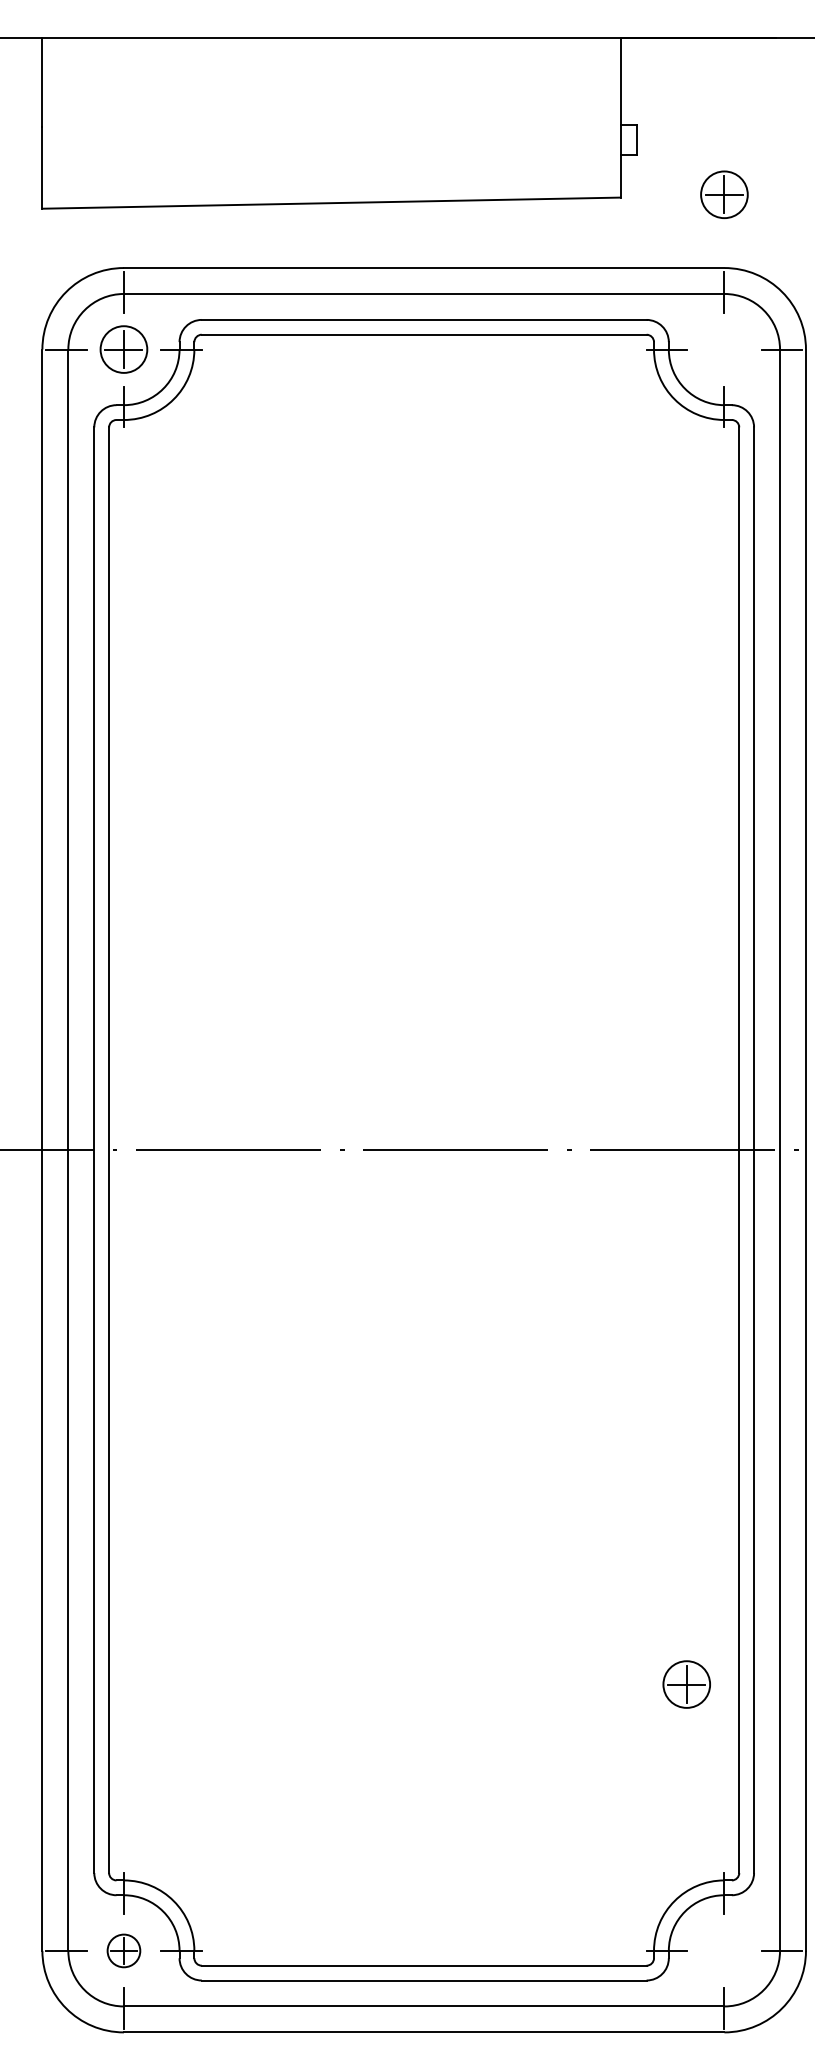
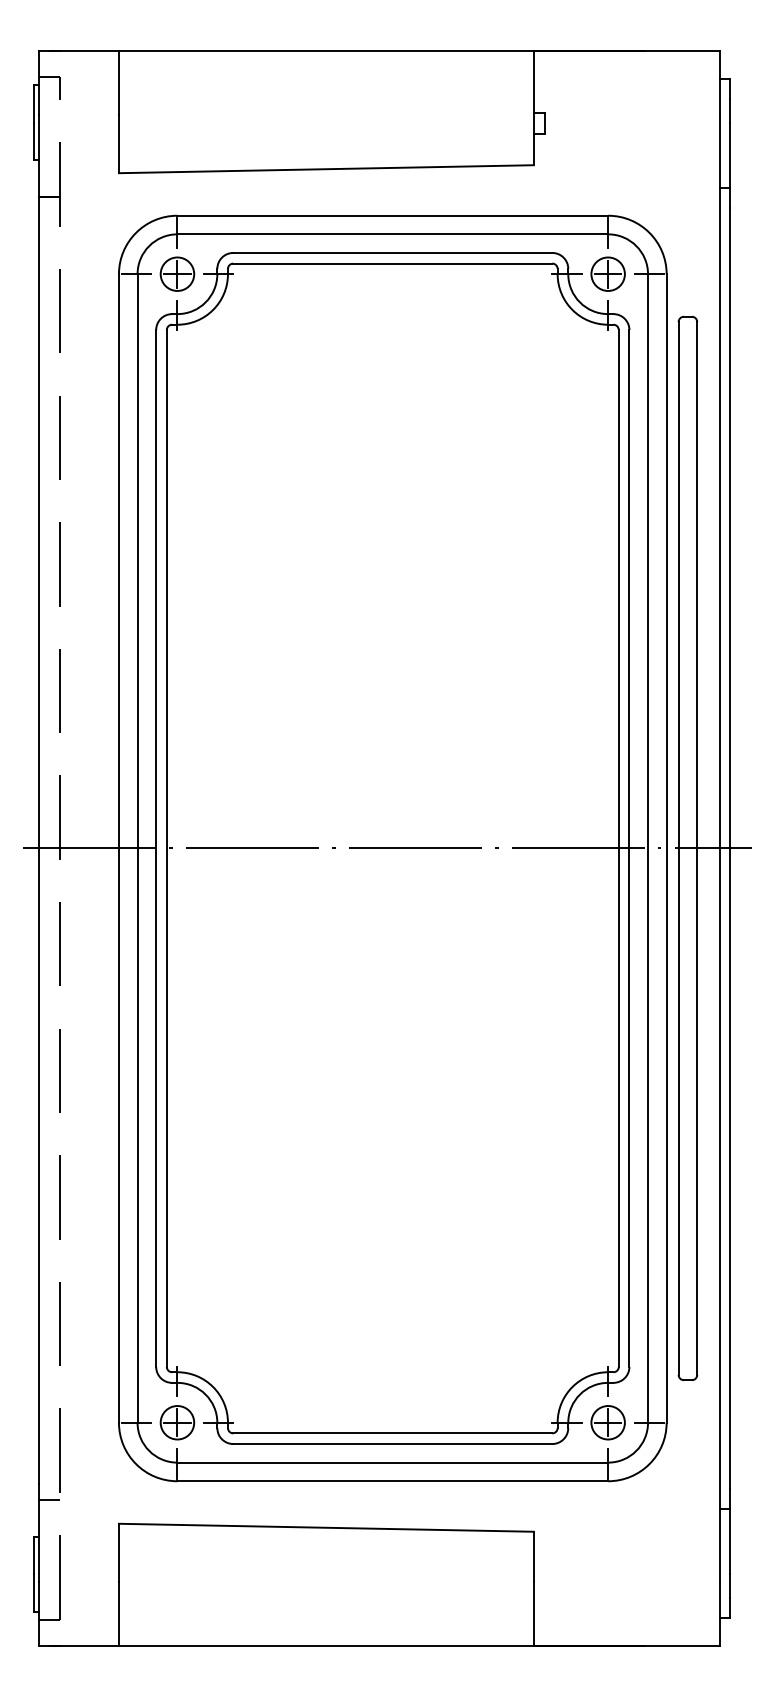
part: (723, 193) -> (607, 273), moved
part: (685, 1684) -> (607, 1422), moved
part: (124, 1950) -> (177, 1422), size x1.43

